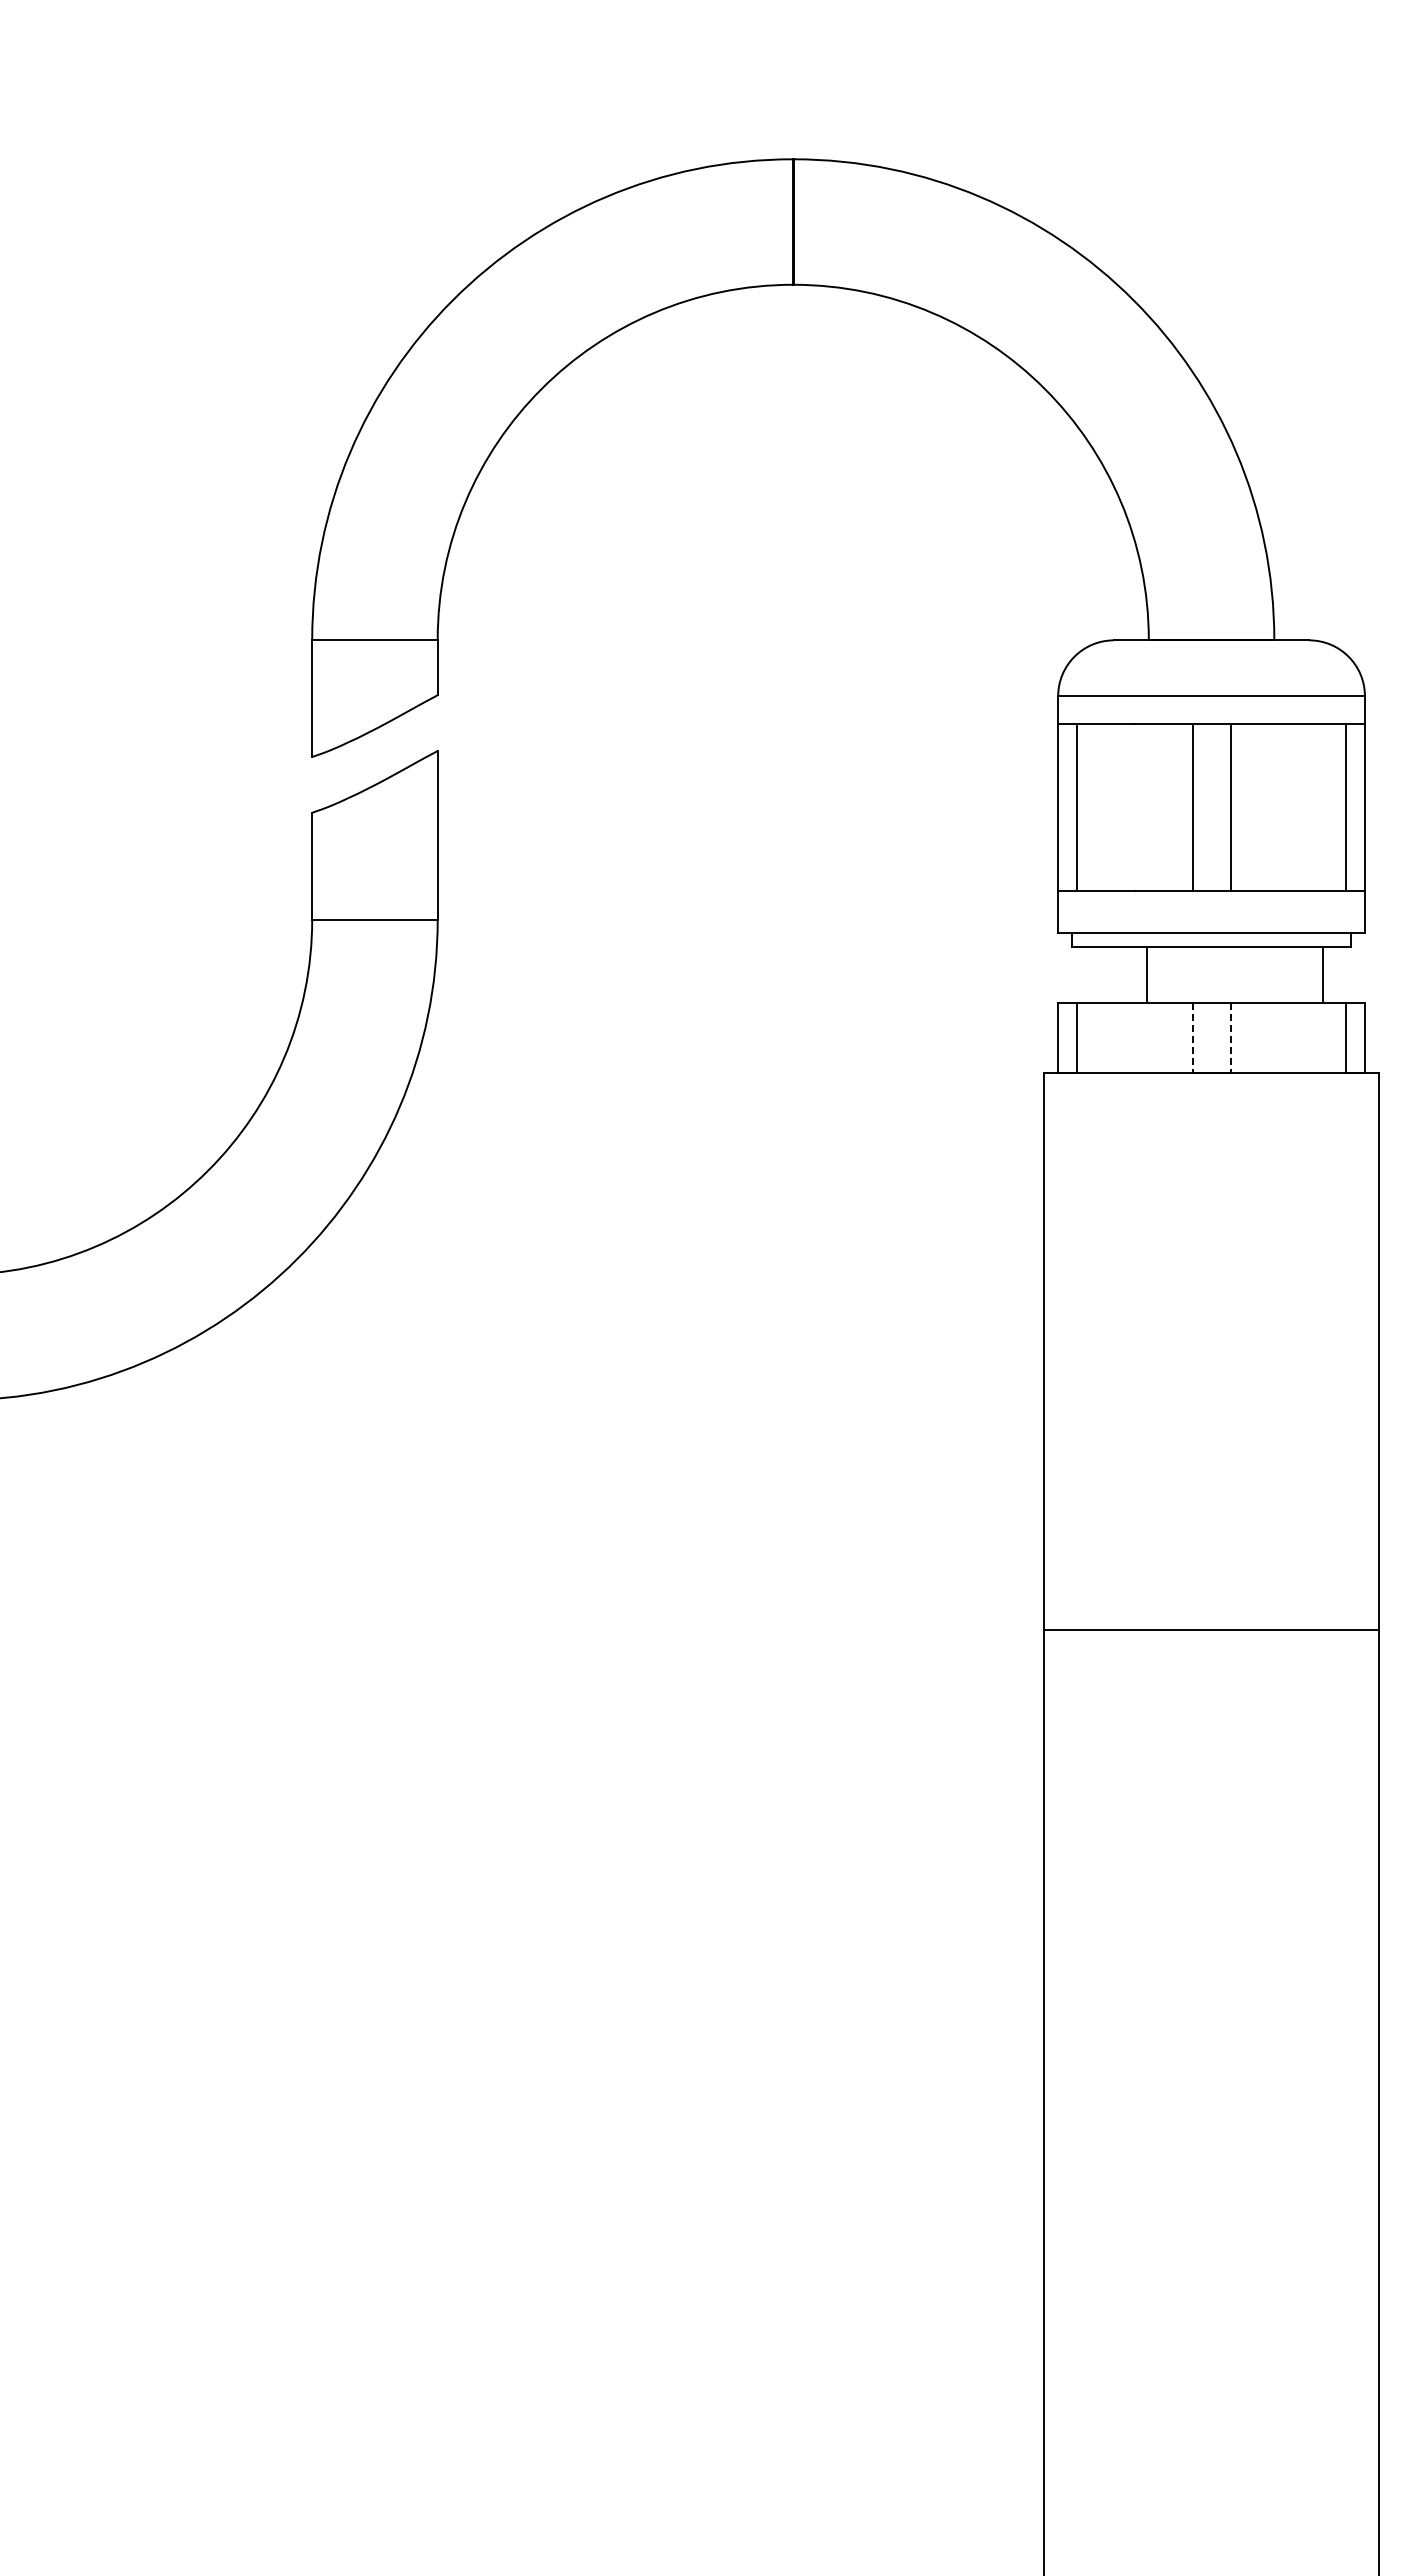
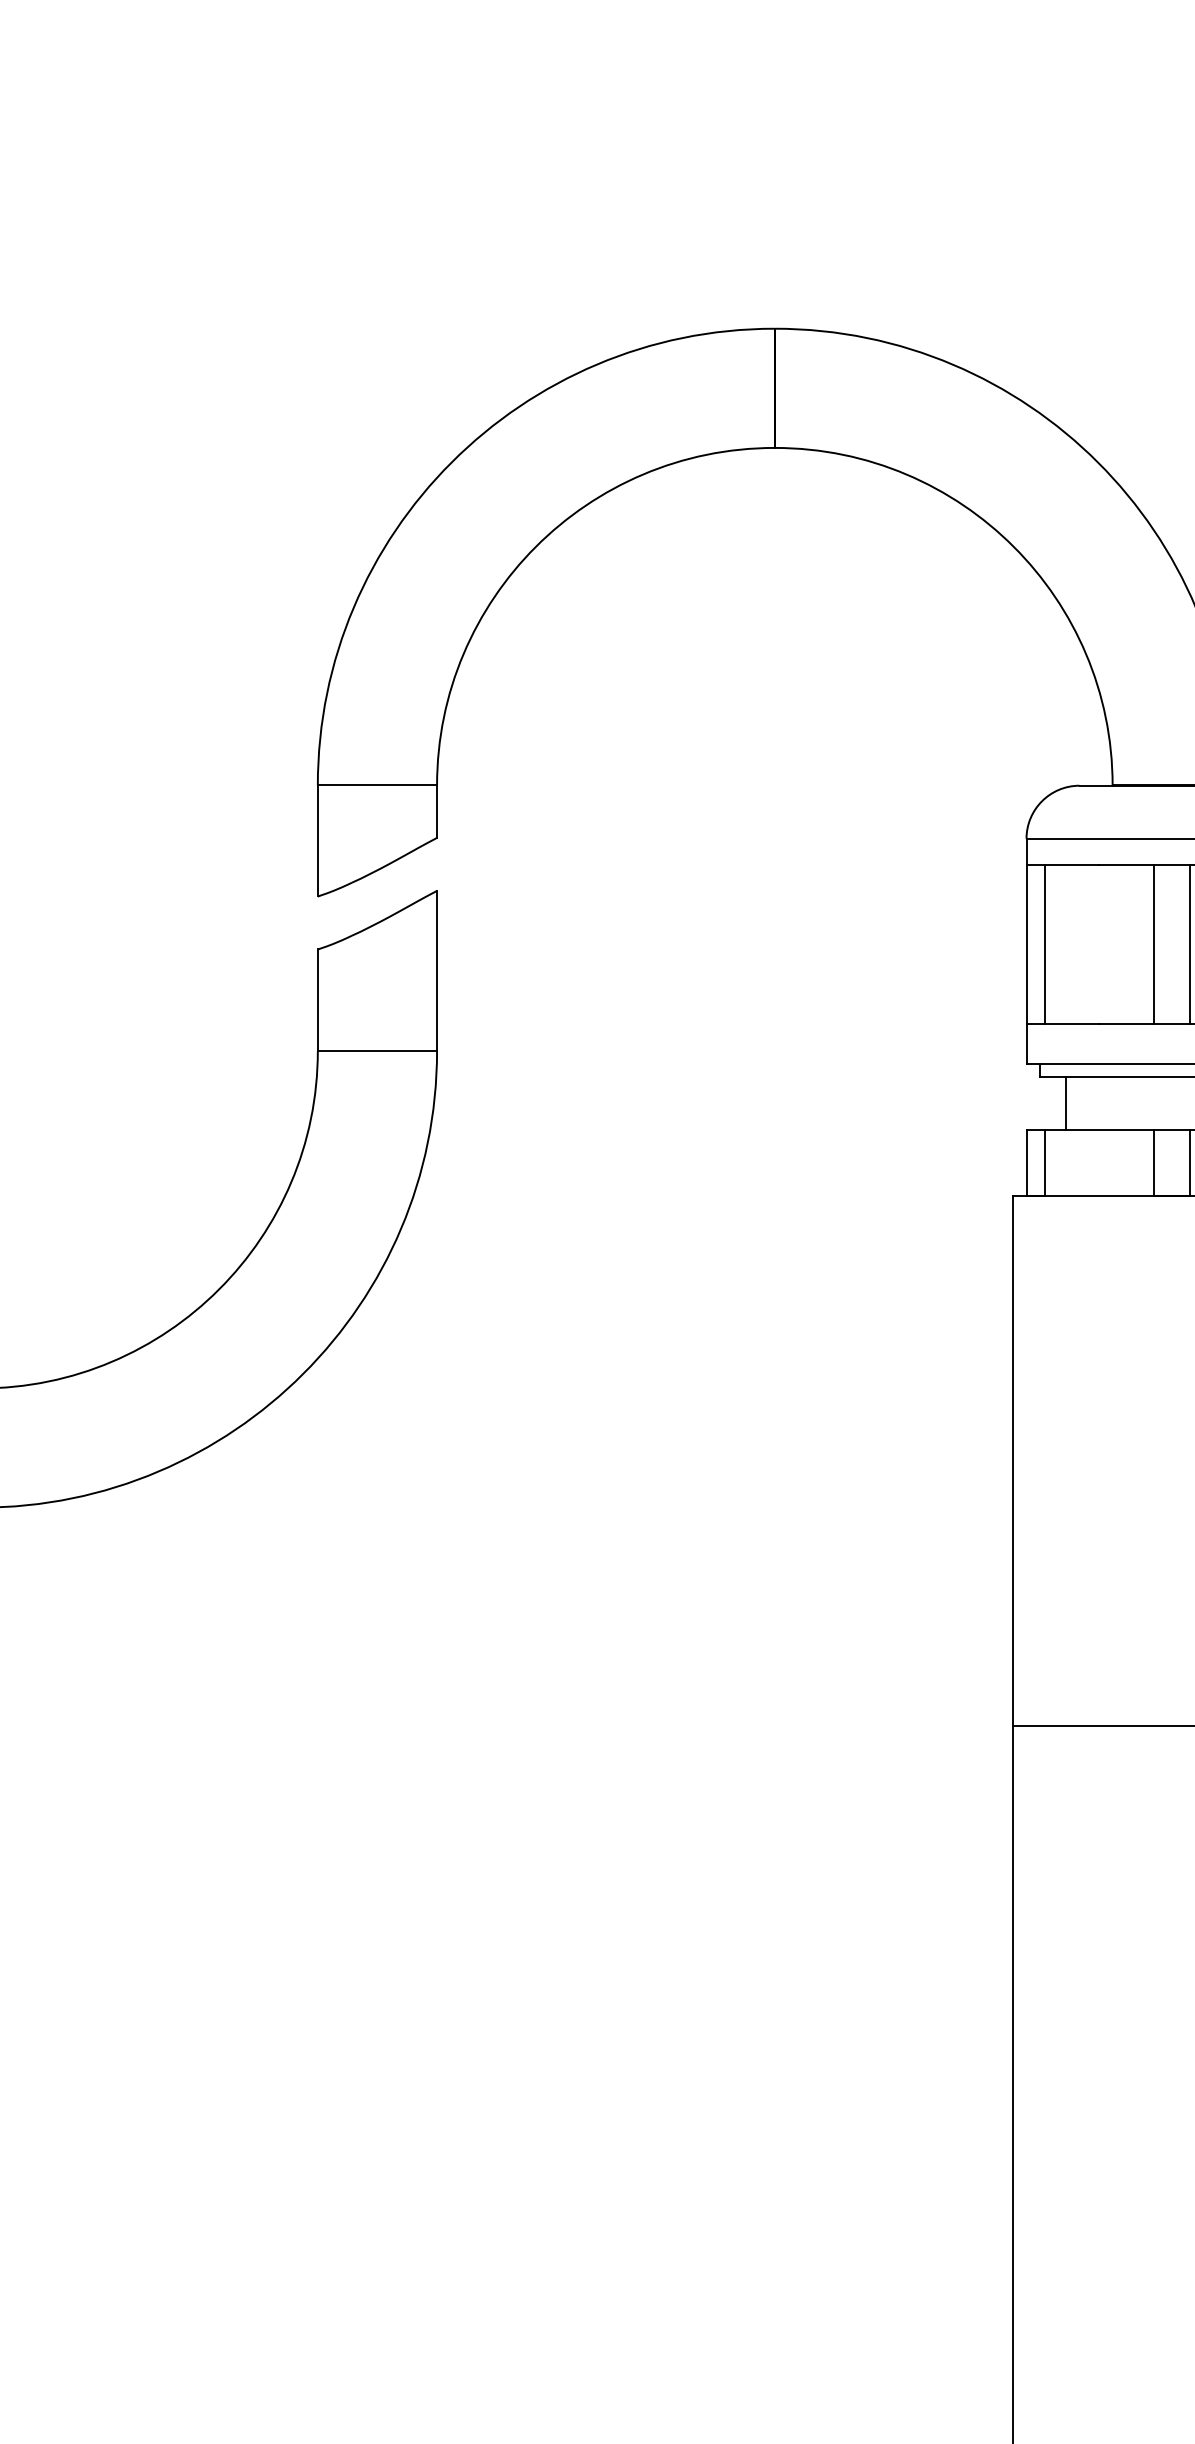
line: (1147, 974) -> (1066, 1103), moved
line: (1192, 1037) -> (1154, 1163), dashed -> solid
line: (1230, 1037) -> (1190, 1163), dashed -> solid

